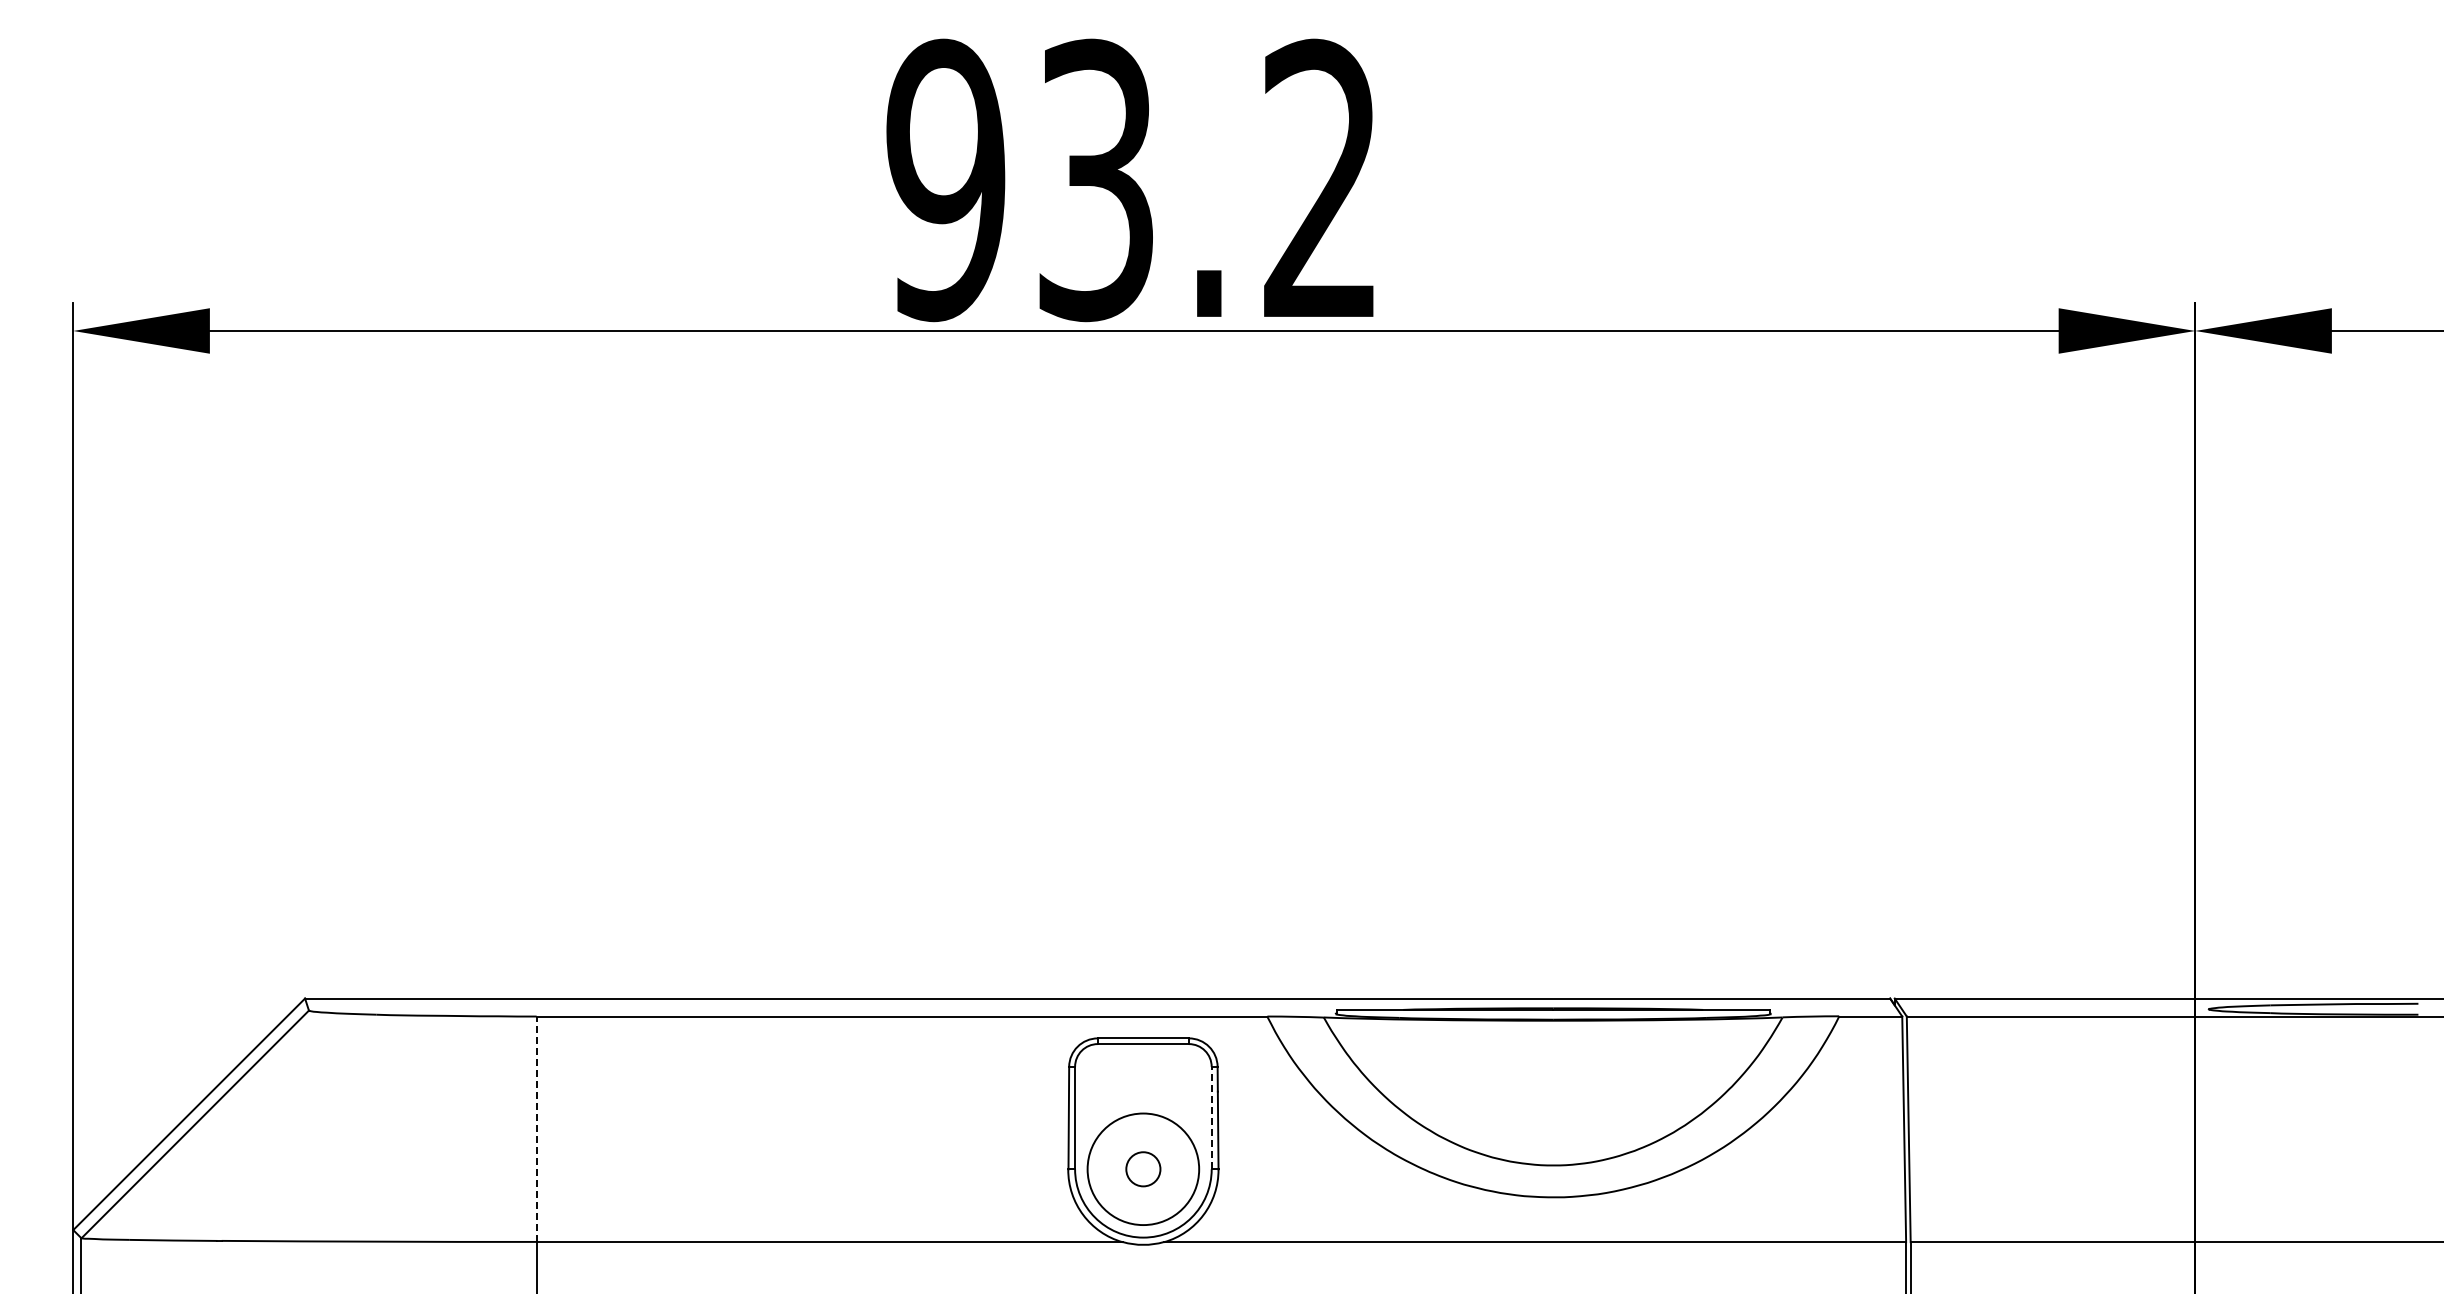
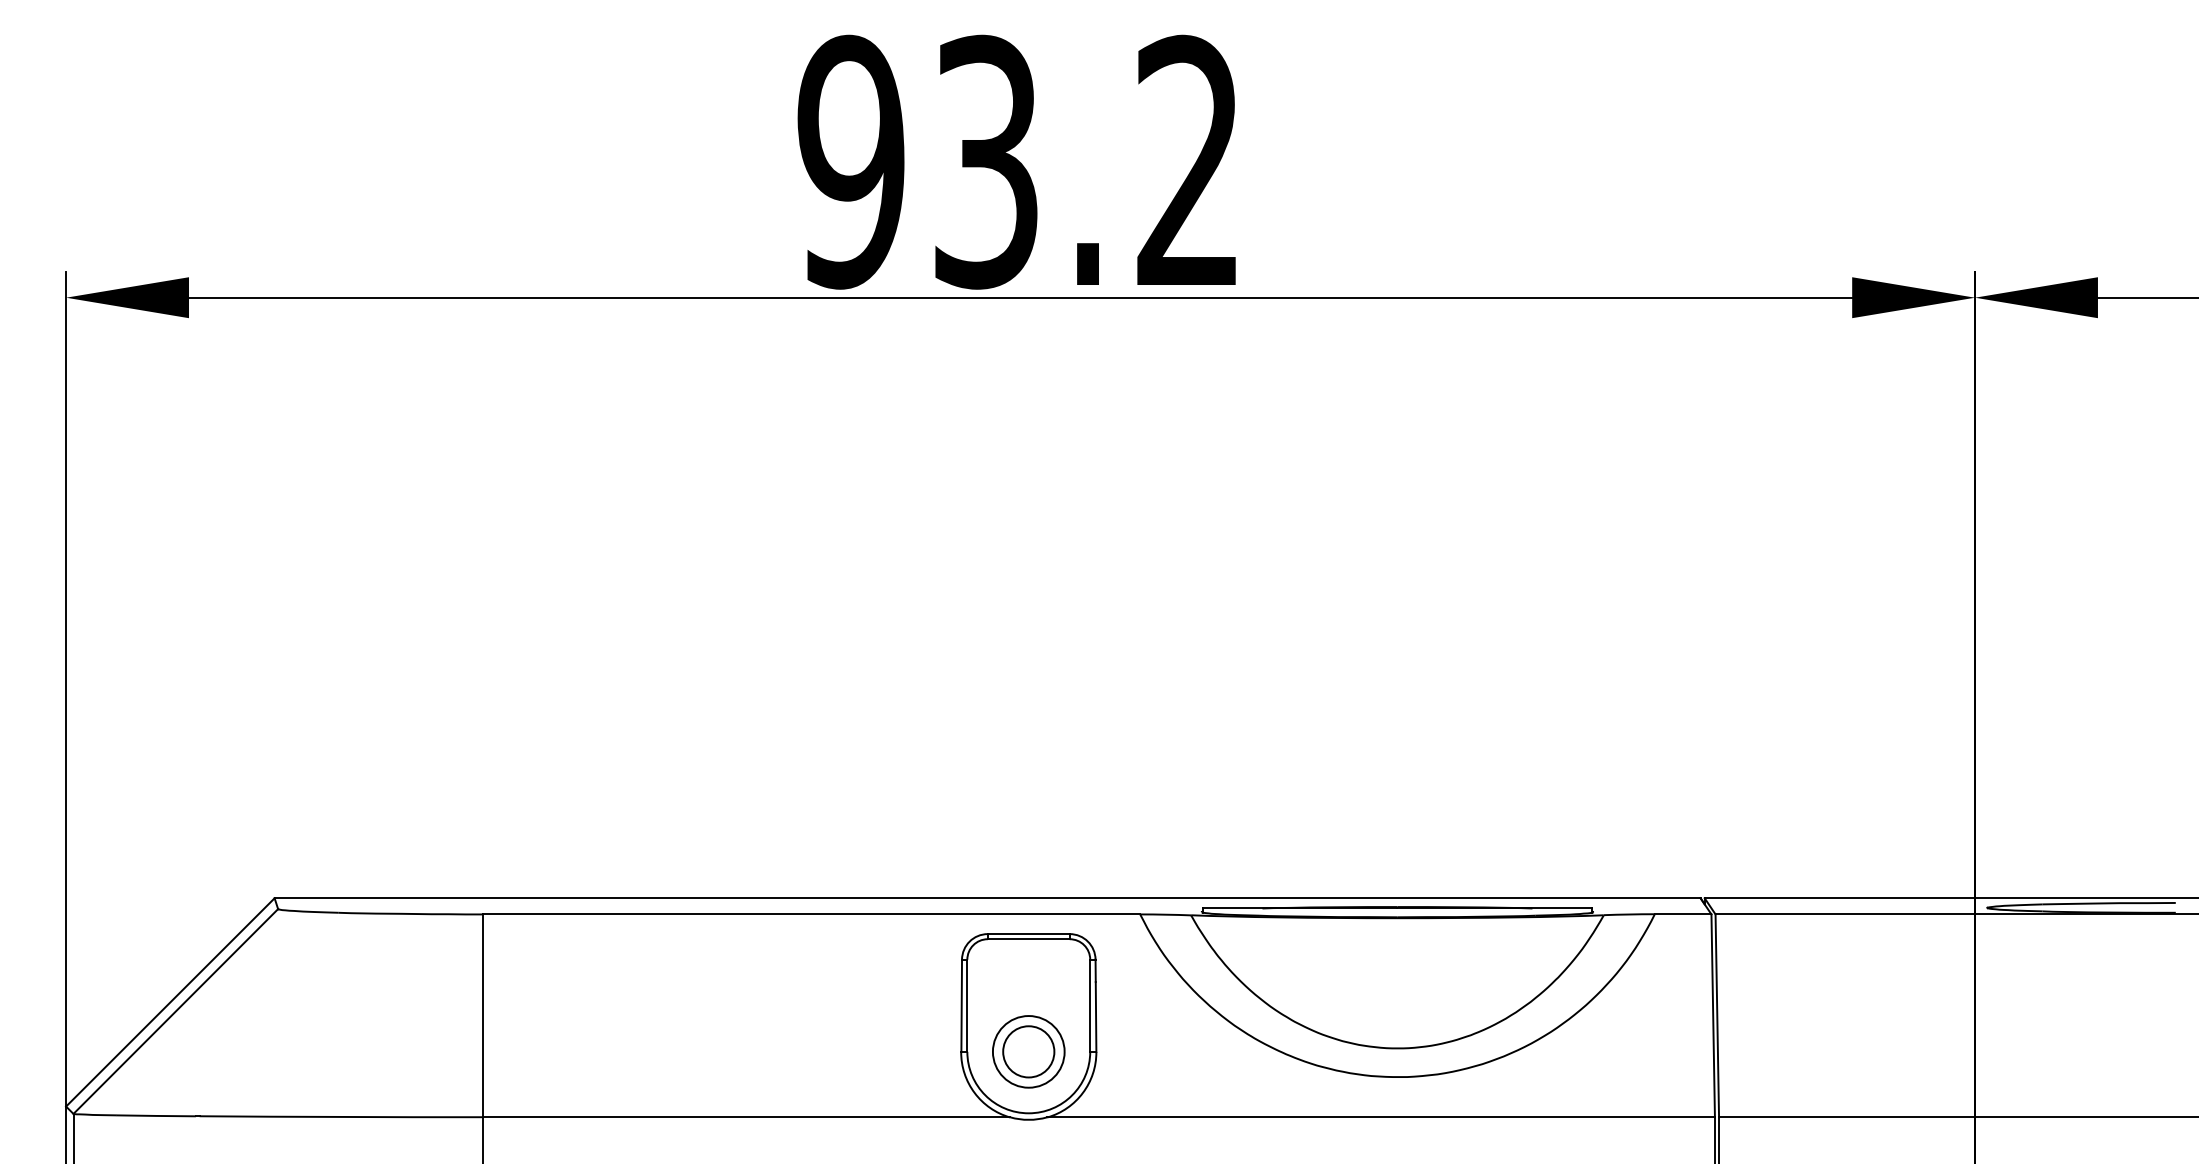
line: (1211, 1117) -> (1090, 1005), dashed -> solid
line: (536, 1129) -> (482, 1016), dashed -> solid
circle: (1142, 1168) -> (1027, 1051), size x1.67
circle: (1143, 1169) -> (1028, 1052), size x0.71

